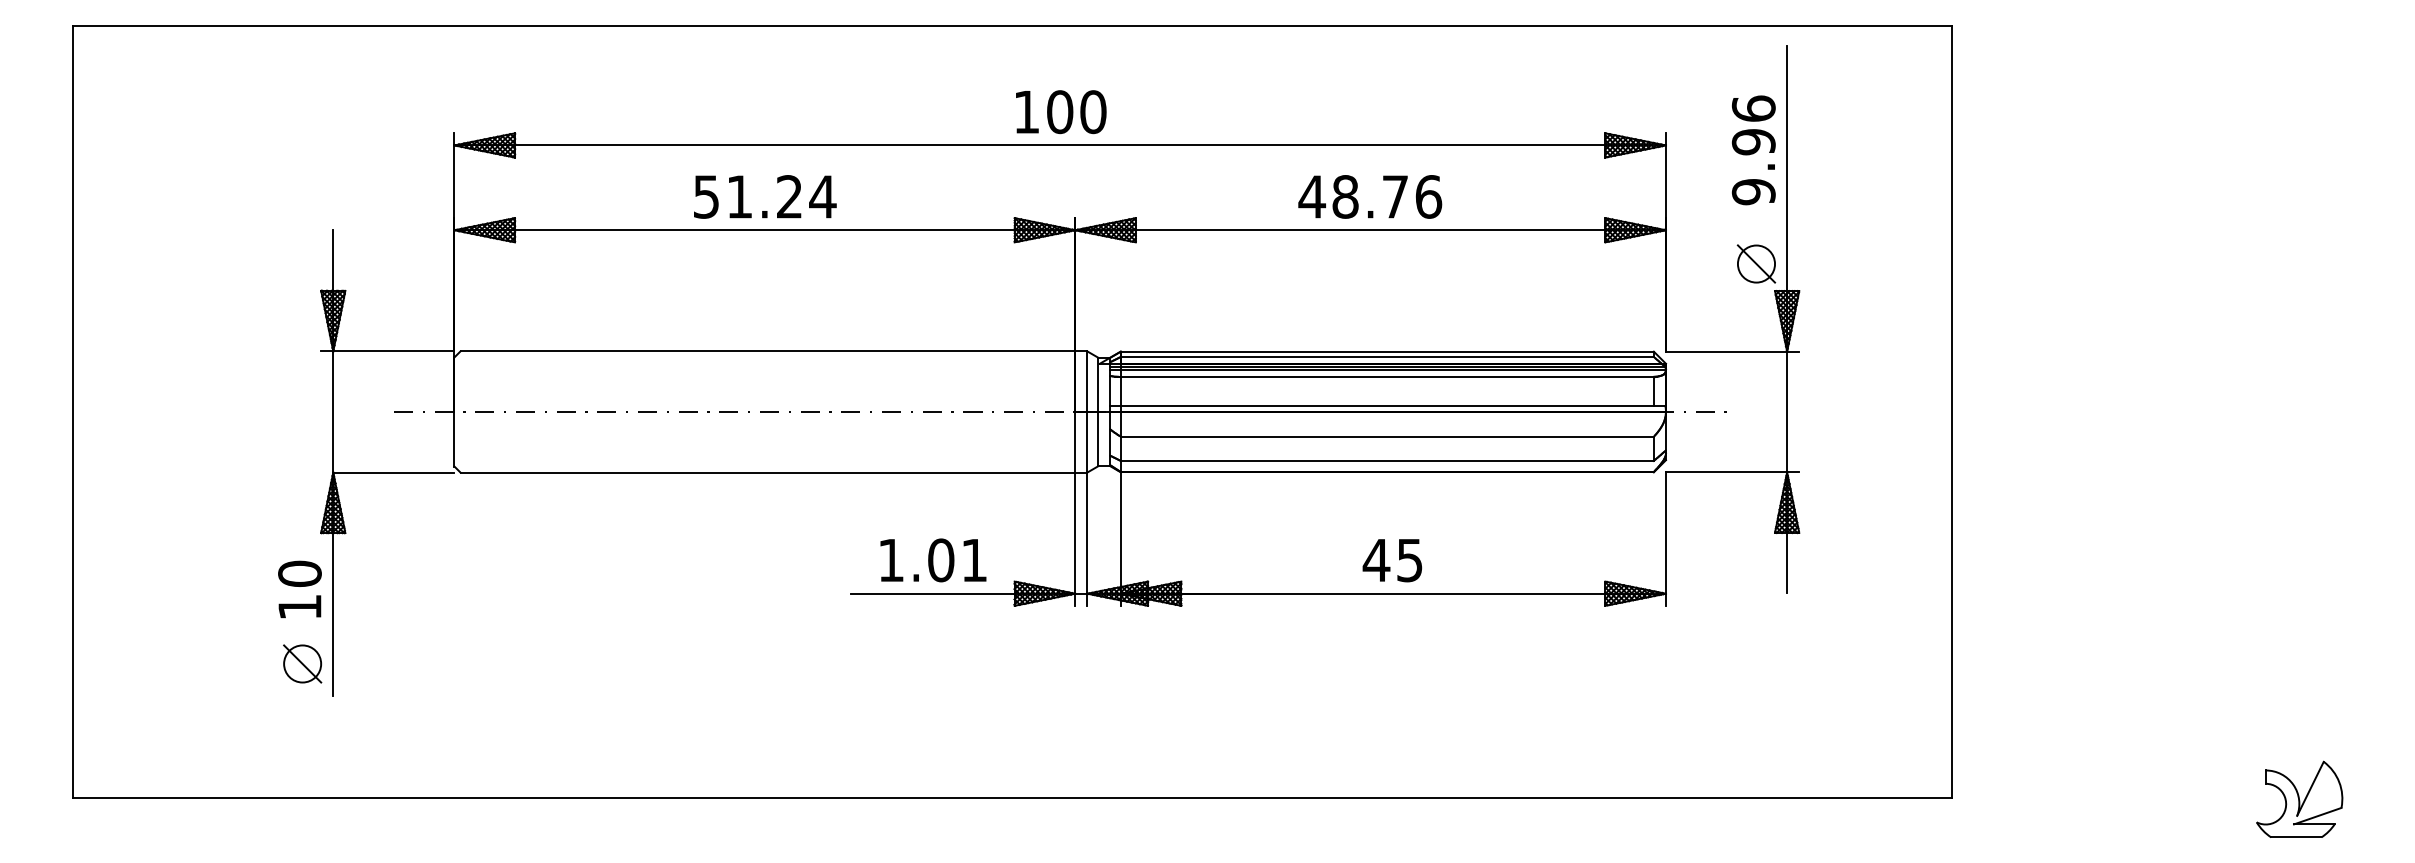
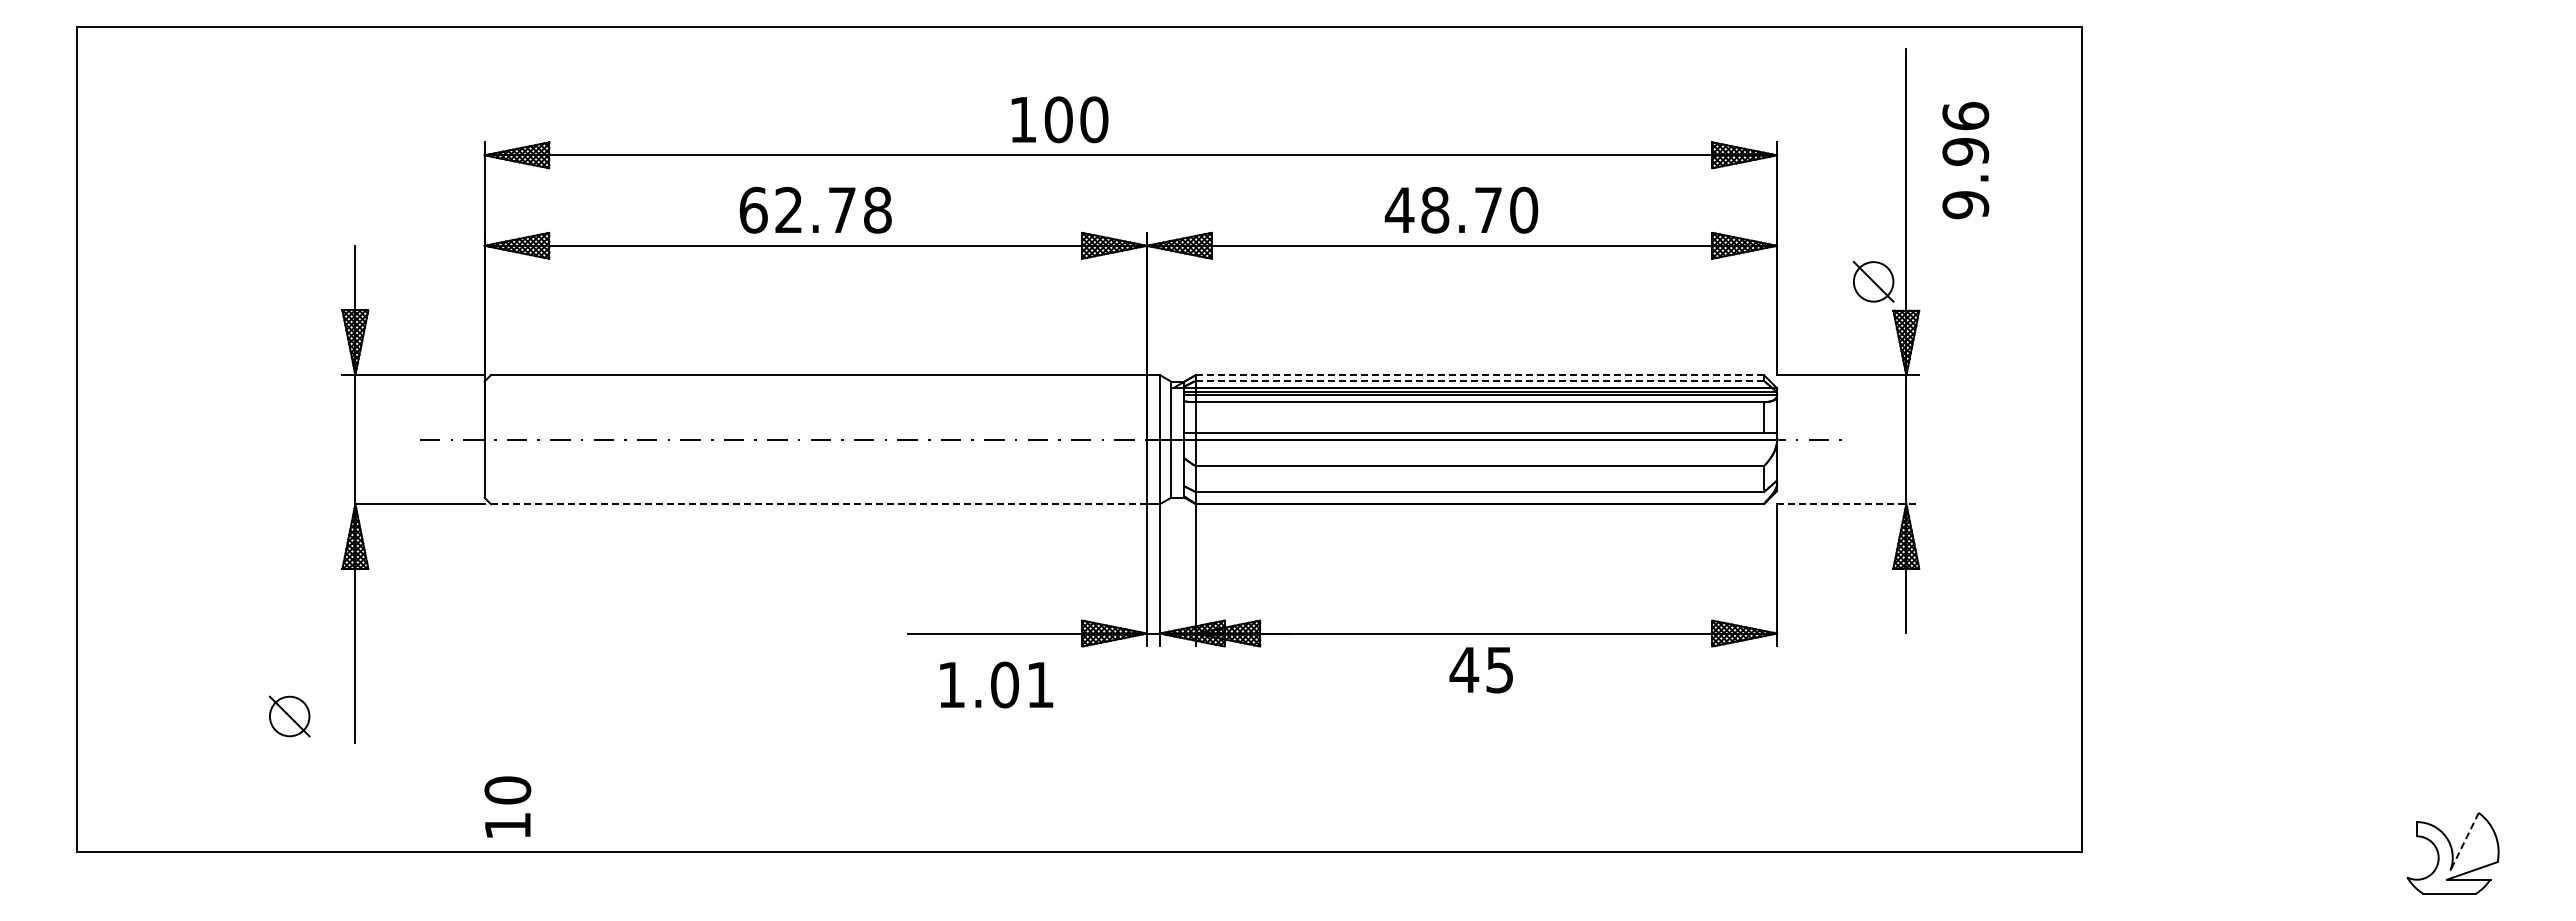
text: (1060, 111) -> (1059, 119), moved
text: (1753, 150) -> (1965, 160), moved
text: (764, 196) -> (815, 209), 51.24 -> 62.78
text: (1429, 196) -> (1524, 209), 48.76 -> 48.70
line: (1387, 351) -> (1480, 375), solid -> dashed
line: (1387, 357) -> (1480, 381), solid -> dashed
line: (768, 472) -> (819, 504), solid -> dashed
line: (1732, 472) -> (1848, 504), solid -> dashed
text: (933, 559) -> (996, 684), moved
text: (1391, 560) -> (1480, 670), moved
text: (299, 588) -> (507, 806), moved
part: (302, 663) -> (289, 716), moved
line: (2310, 789) -> (2464, 842), solid -> dashed

